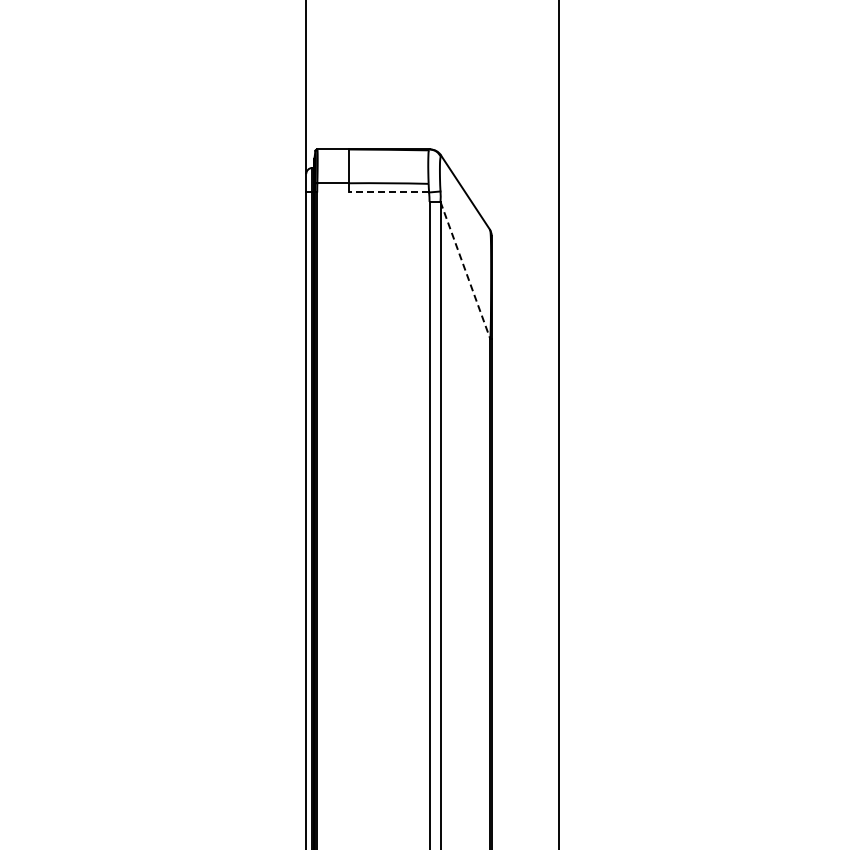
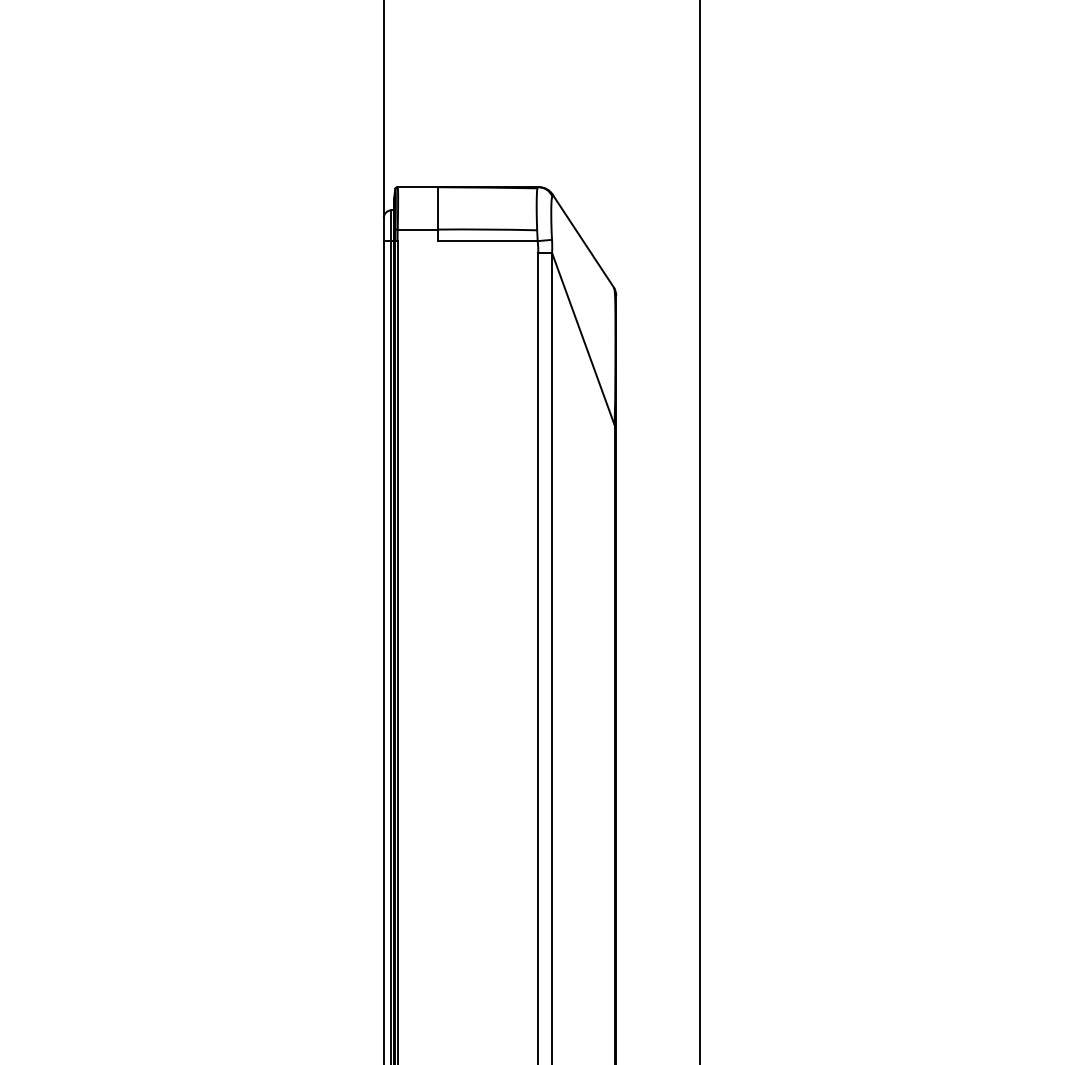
line: (389, 192) -> (488, 241), dashed -> solid
line: (465, 271) -> (583, 340), dashed -> solid

